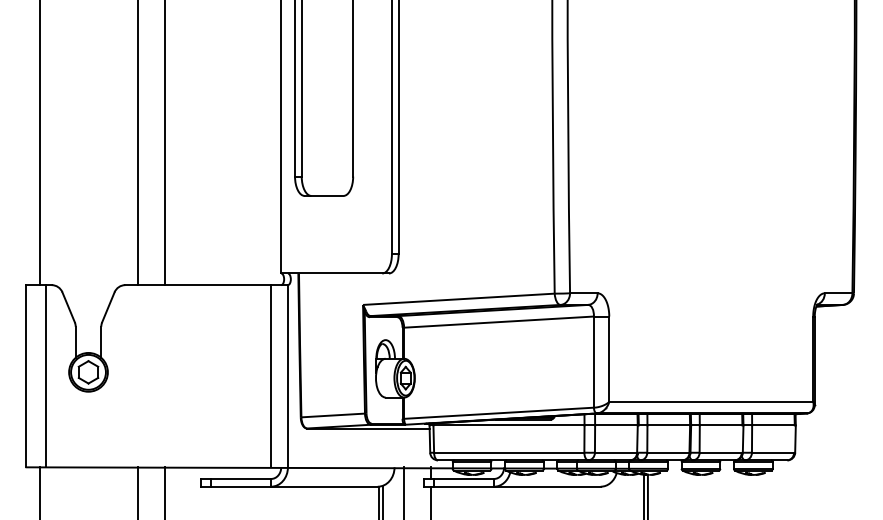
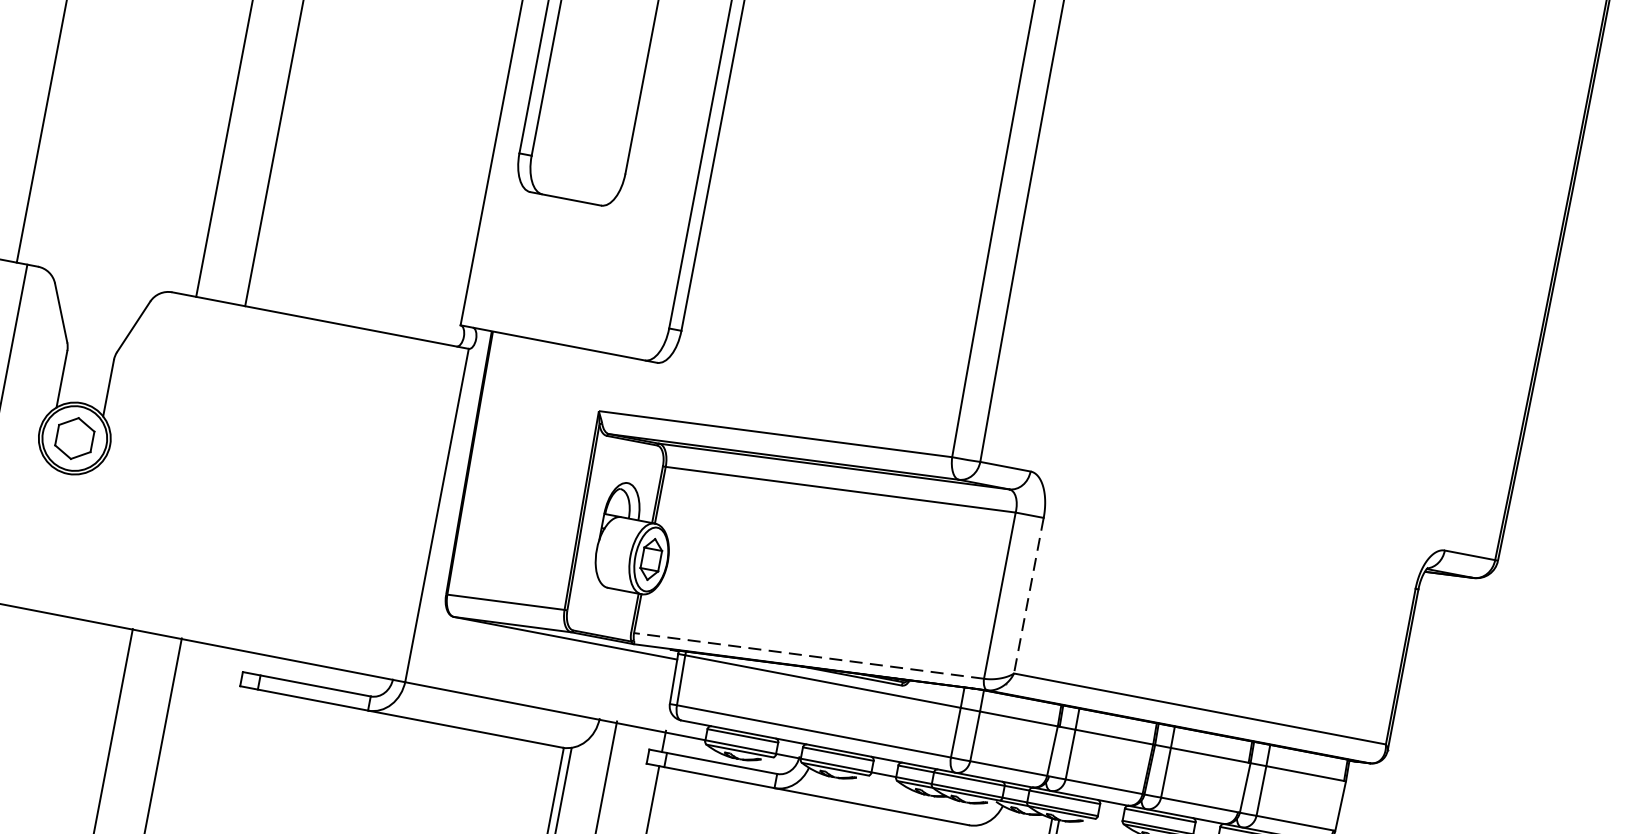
line: (609, 359) -> (1029, 596), solid -> dashed
line: (271, 376) -> (407, 509), removed
line: (498, 413) -> (808, 656), solid -> dashed

